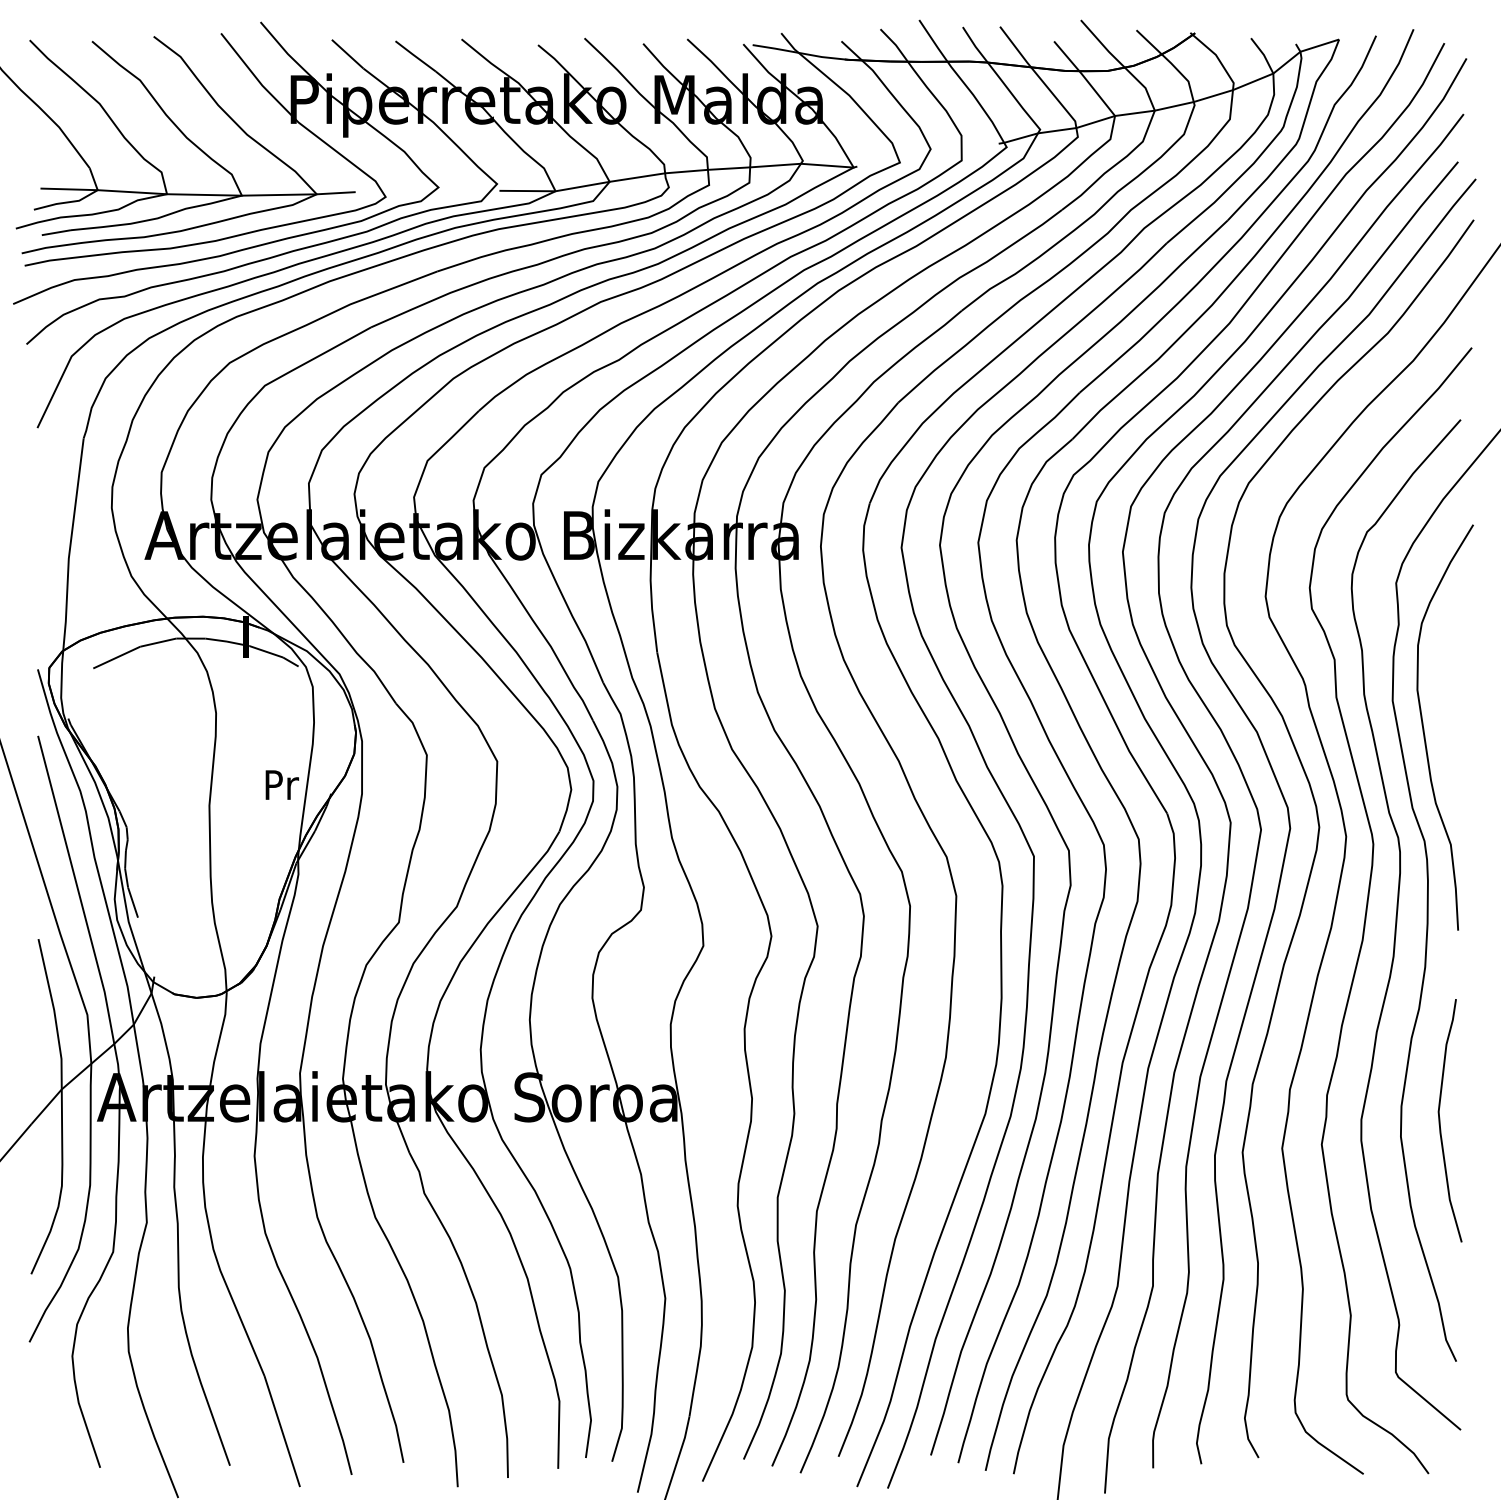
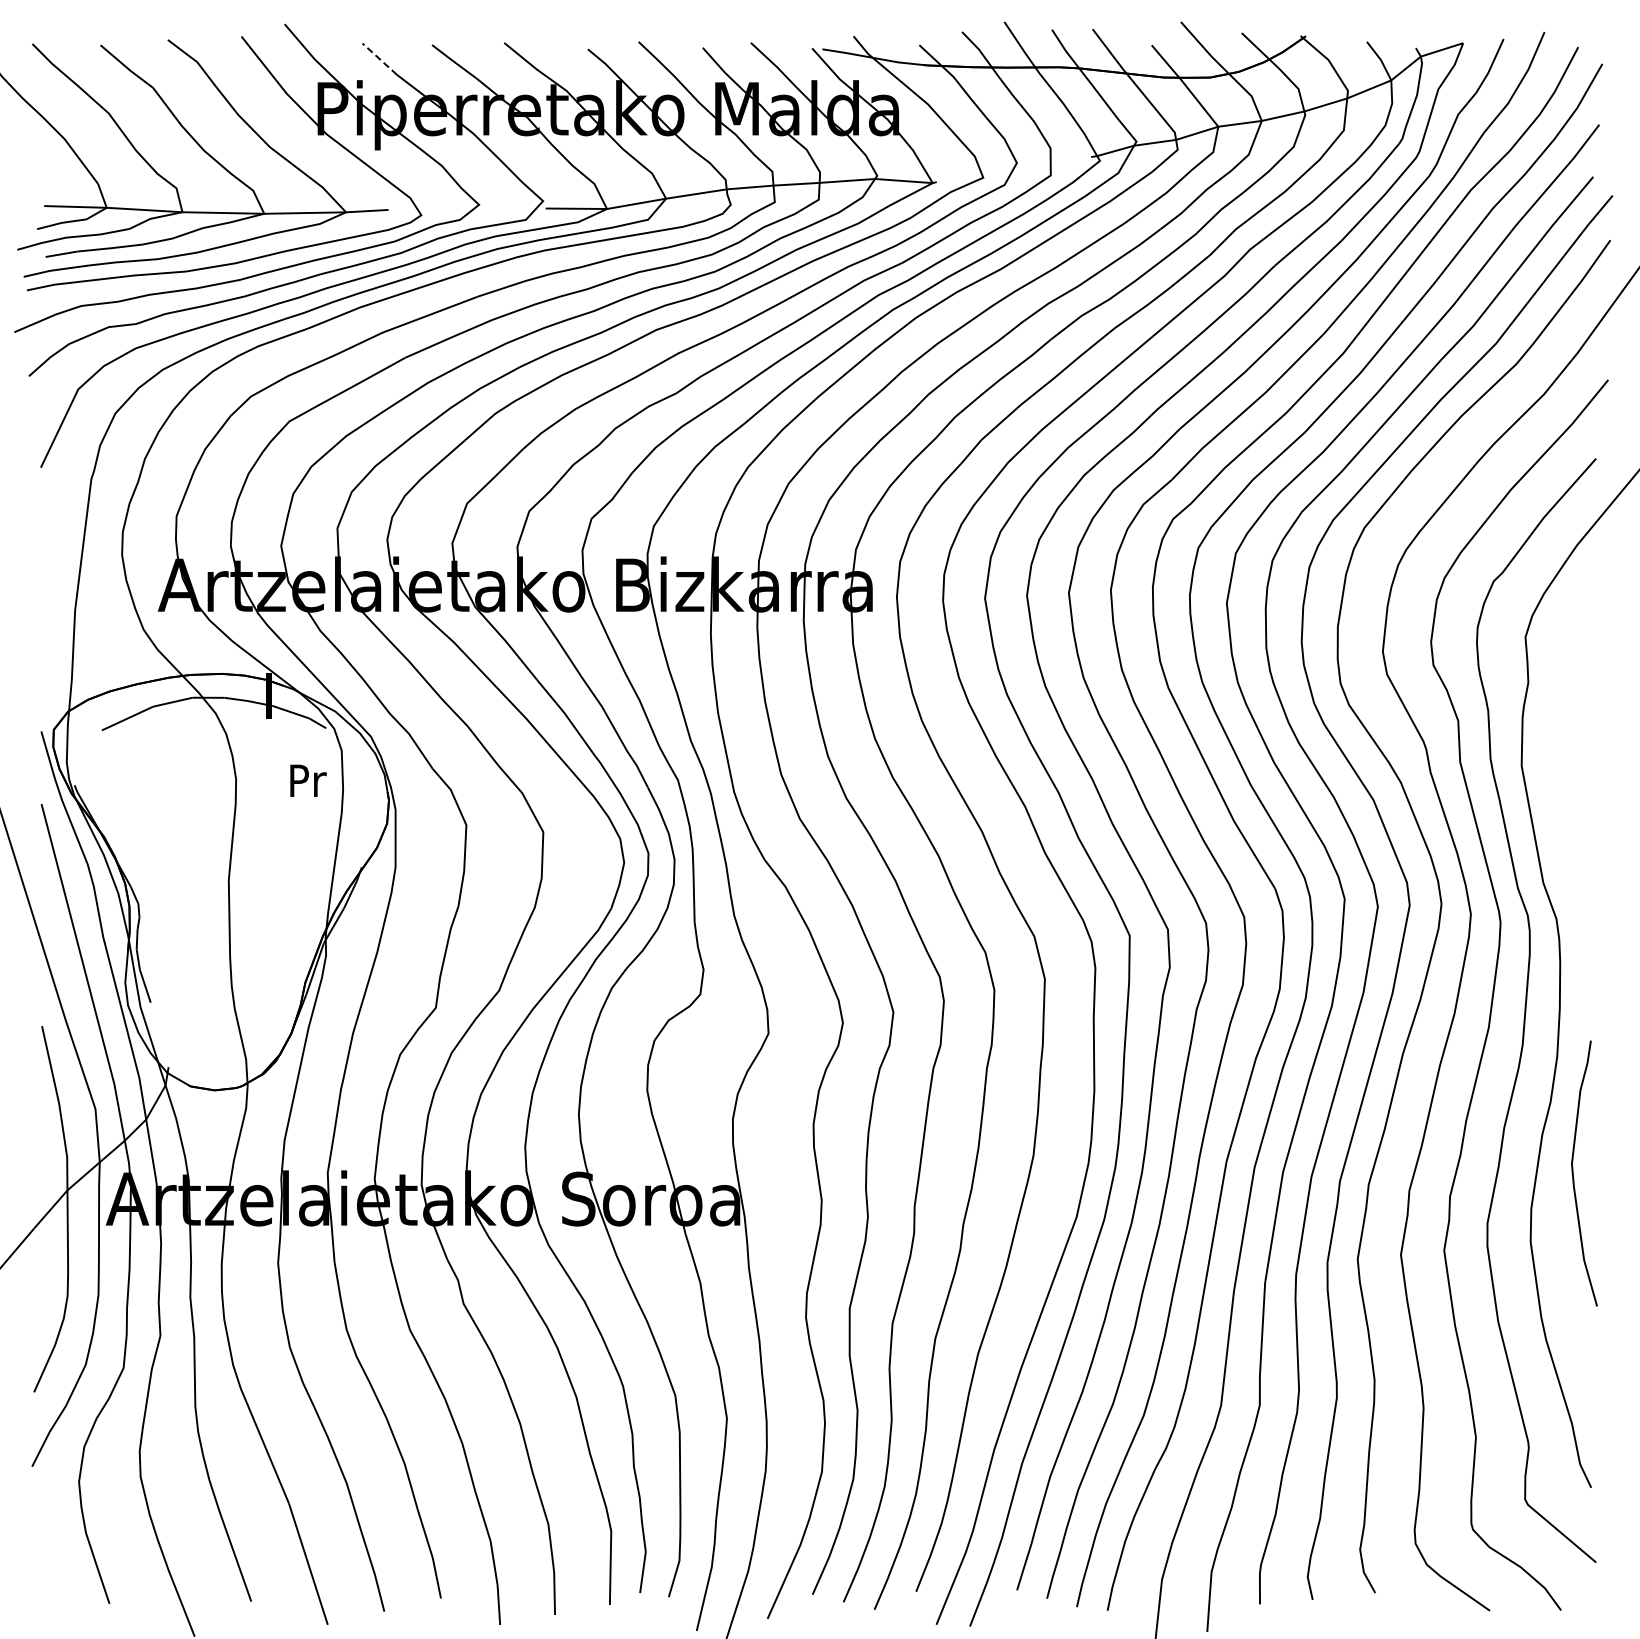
line: (347, 53) -> (379, 58), solid -> dashed
curve: (1424, 729) -> (1556, 797), removed
text: (282, 784) -> (308, 780), moved
curve: (1440, 1120) -> (1573, 1173), moved

